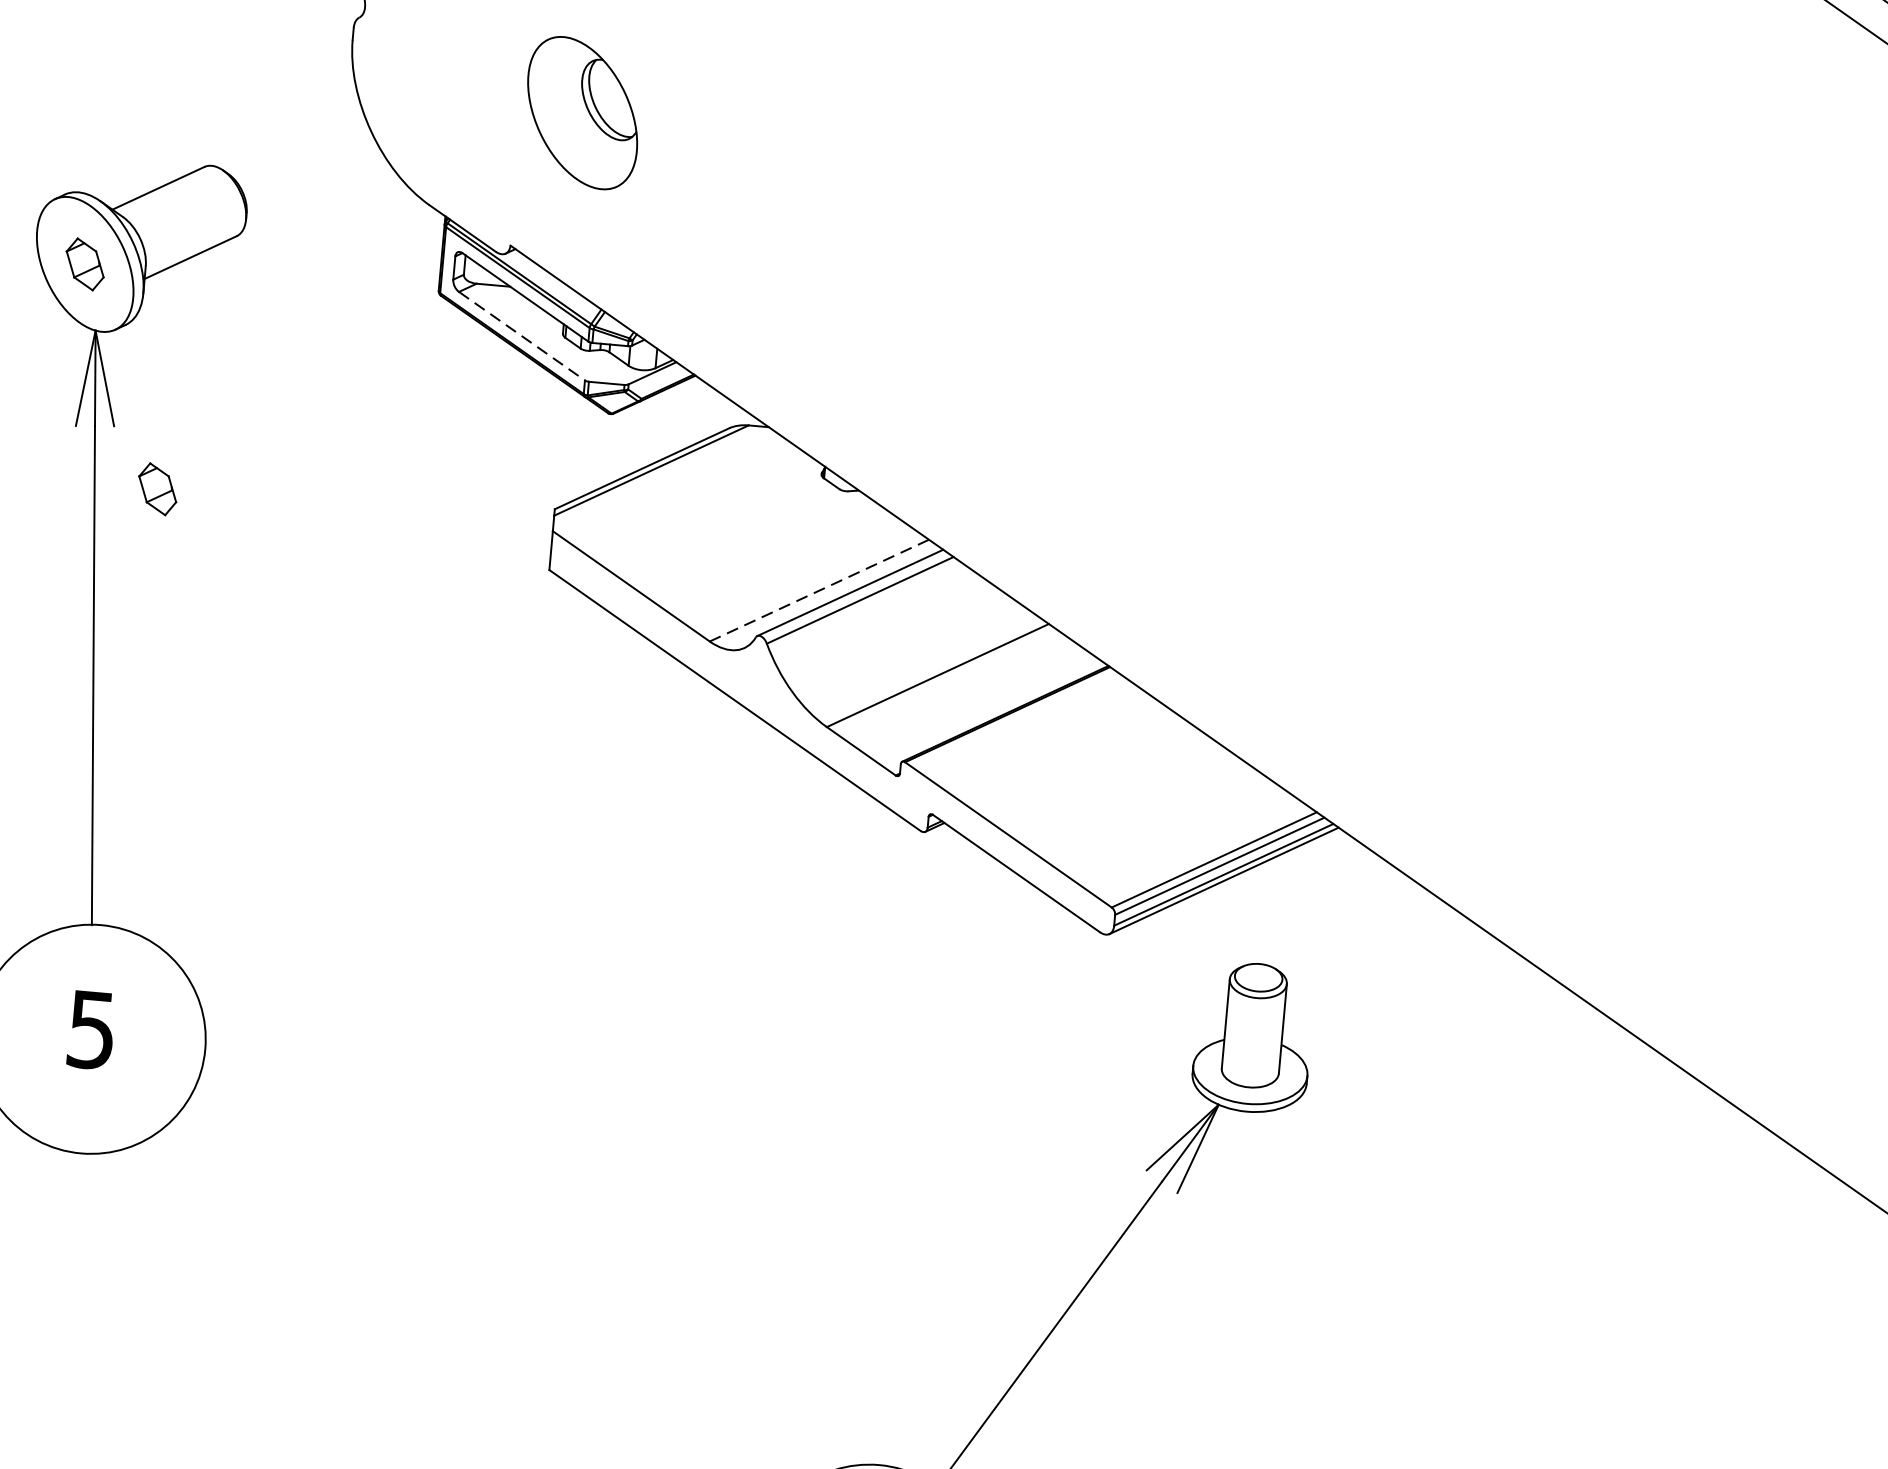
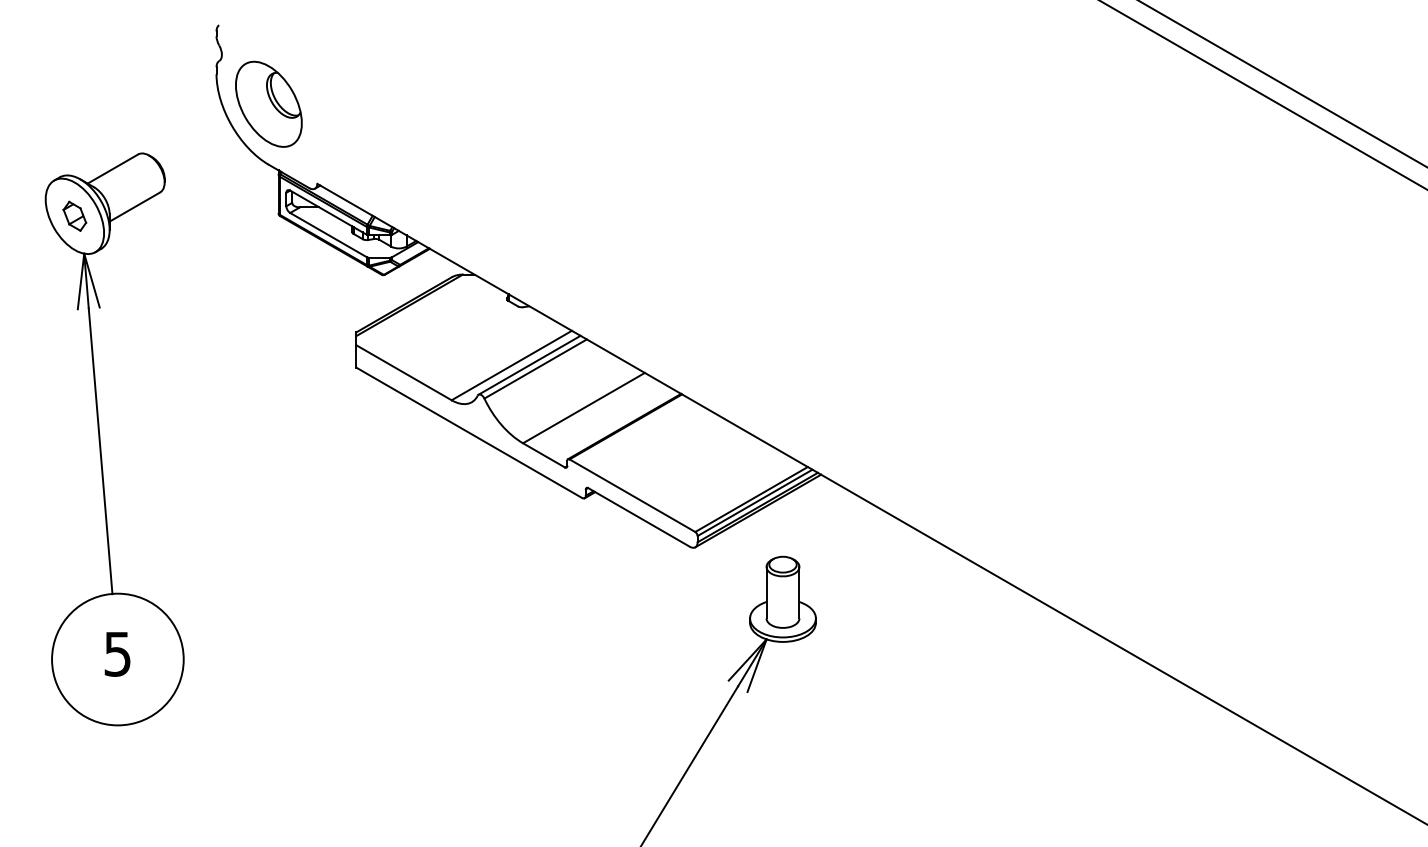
part: (582, 111) -> (268, 103), moved
line: (521, 336) -> (328, 235), dashed -> solid
part: (157, 487) -> (127, 340), removed
line: (818, 590) -> (511, 365), dashed -> solid

